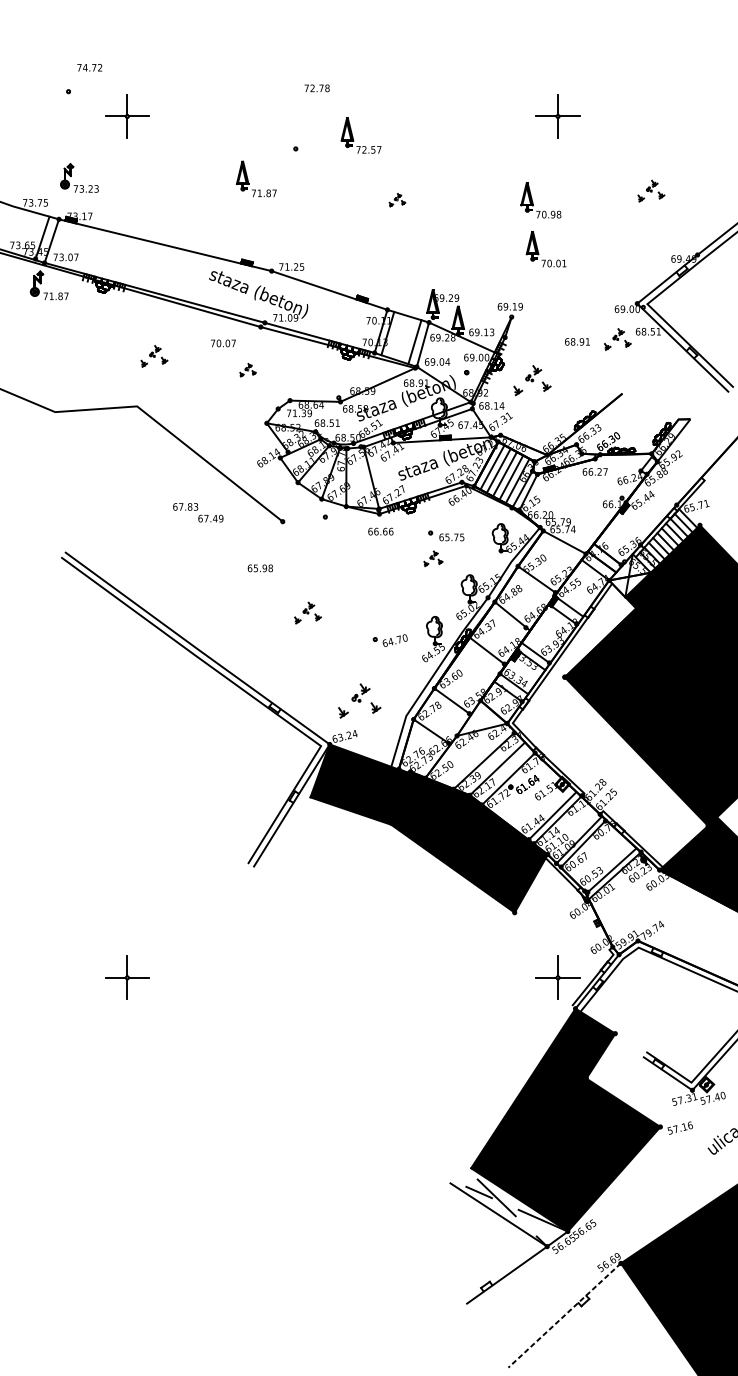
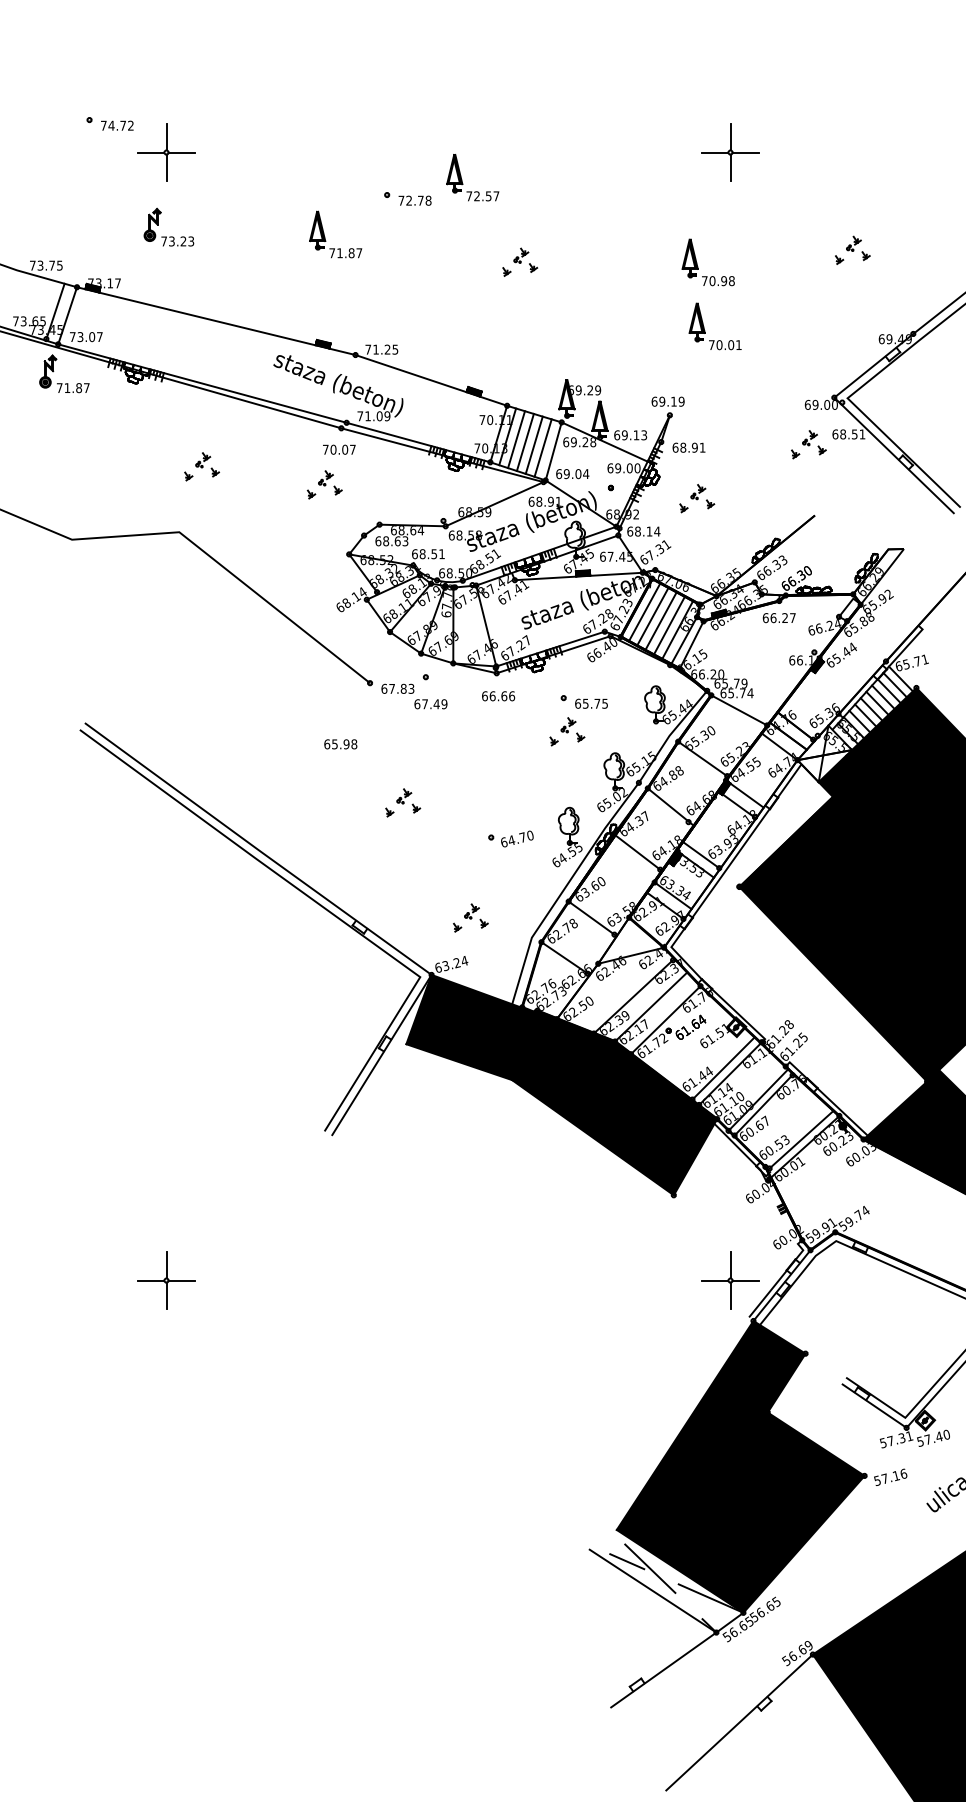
text: (89, 67) -> (117, 125), moved
text: (316, 88) -> (414, 200), moved
part: (71, 176) -> (158, 225), moved
part: (397, 199) -> (520, 261), size x1.67
line: (394, 335) -> (516, 439), added
line: (400, 337) -> (524, 442), added
line: (407, 339) -> (533, 444), added
text: (577, 341) -> (688, 447), moved
text: (223, 343) -> (339, 449), moved
part: (247, 369) -> (324, 484), size x1.67
part: (532, 380) -> (697, 498), size x0.71
text: (299, 413) -> (391, 541), 71.39 -> 68.63
text: (198, 512) -> (414, 696), moved
part: (433, 558) -> (567, 731), size x1.43
part: (359, 700) -> (470, 917), size x0.62
text: (643, 935) -> (842, 1225), 79.74 -> 59.74
line: (564, 1316) -> (738, 1723), dashed -> solid

